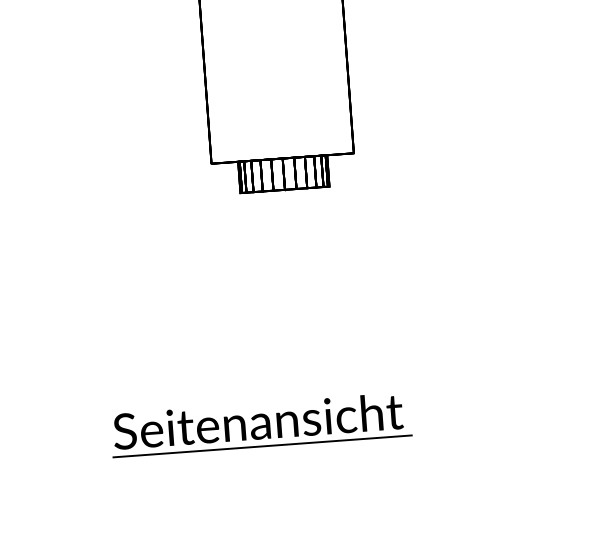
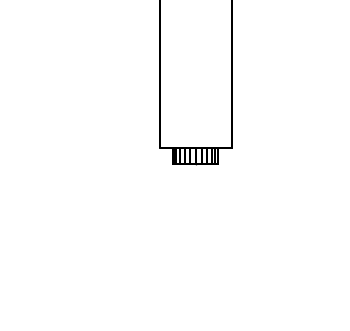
part: (260, 425) -> (174, 281), removed

